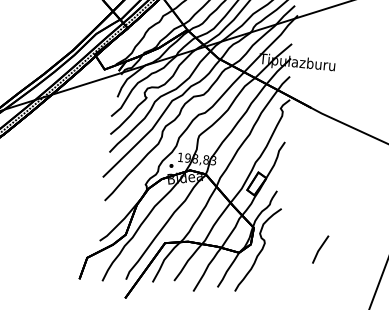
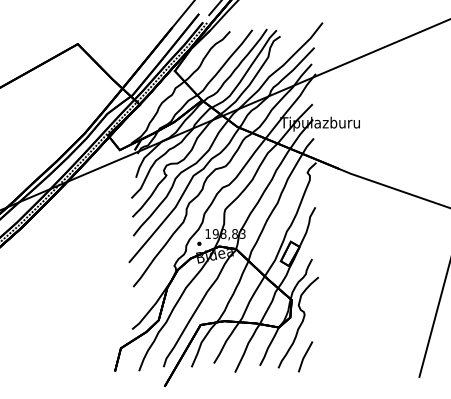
line: (320, 249) -> (305, 356), moved

